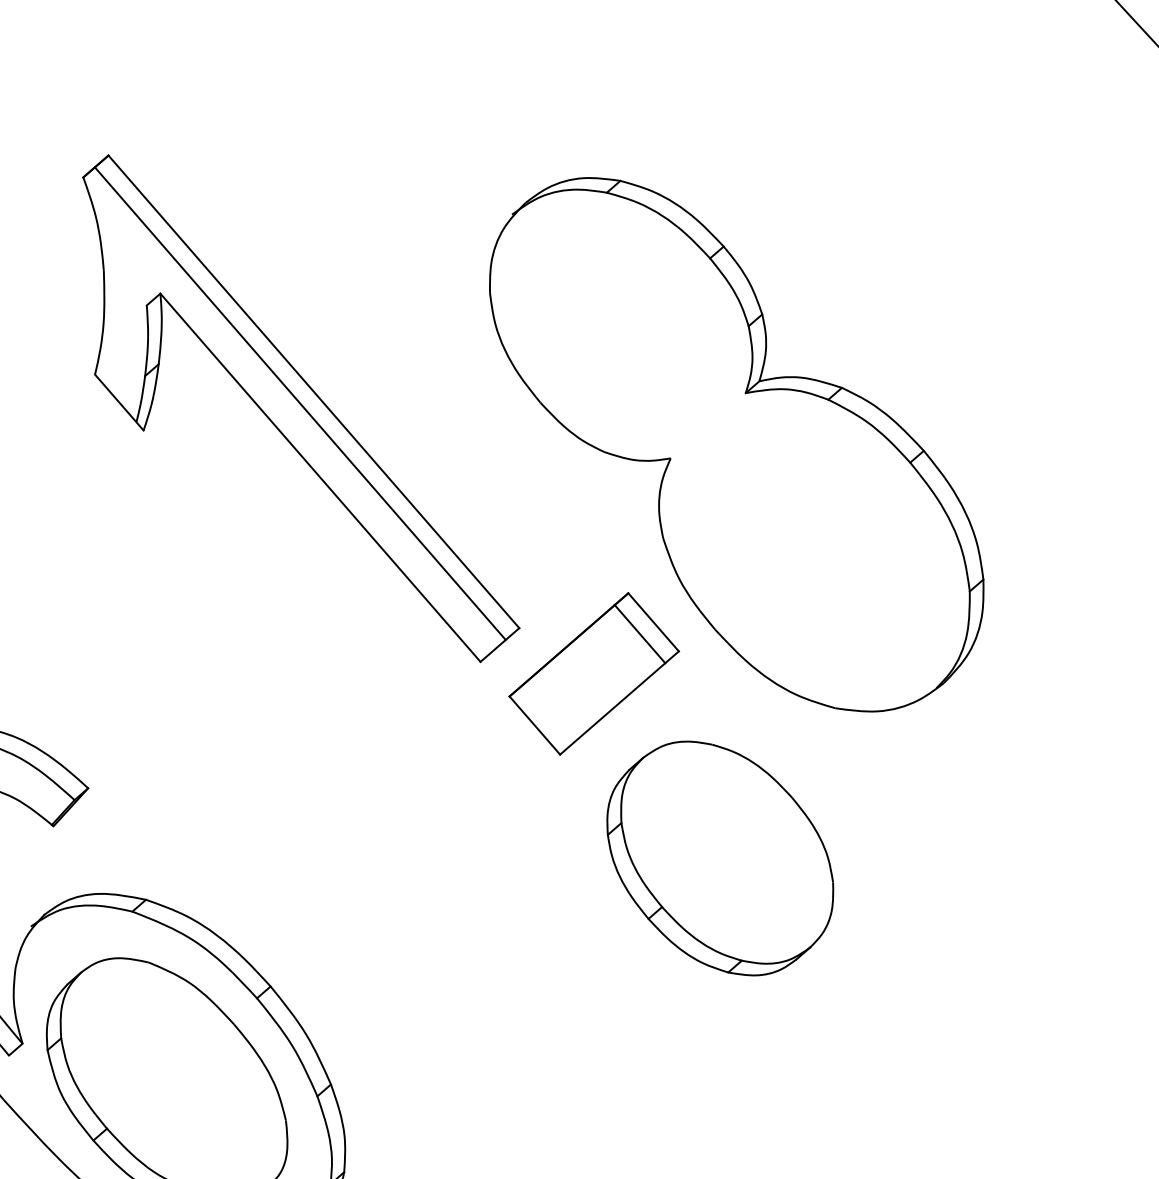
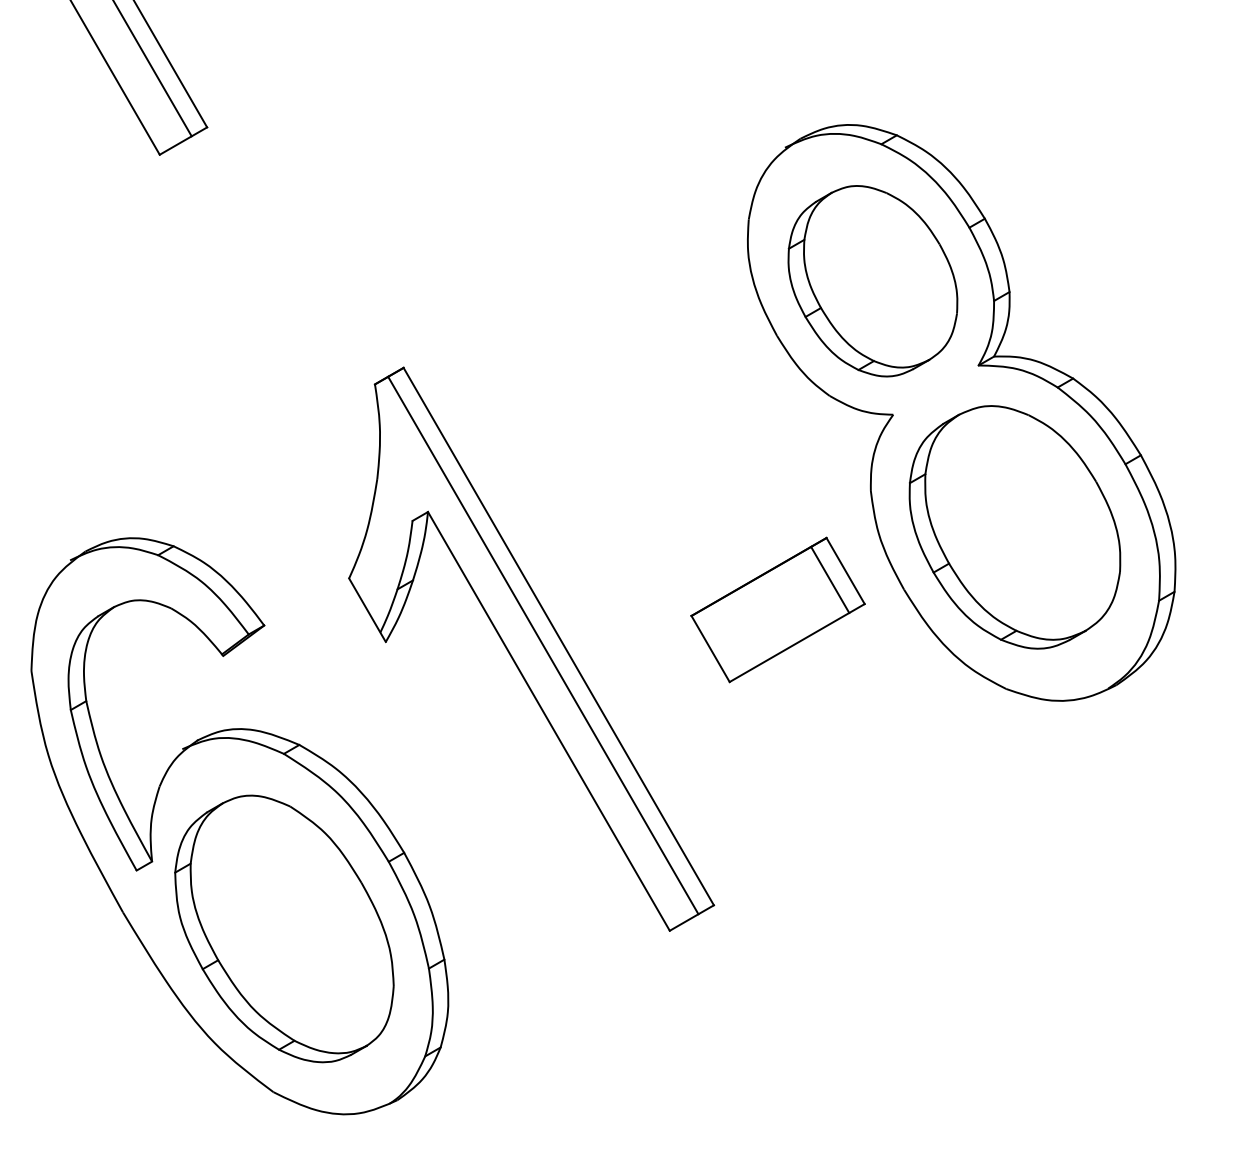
part: (624, 330) -> (872, 281), added
part: (289, 408) -> (531, 648), moved
part: (719, 858) -> (1014, 527), moved

